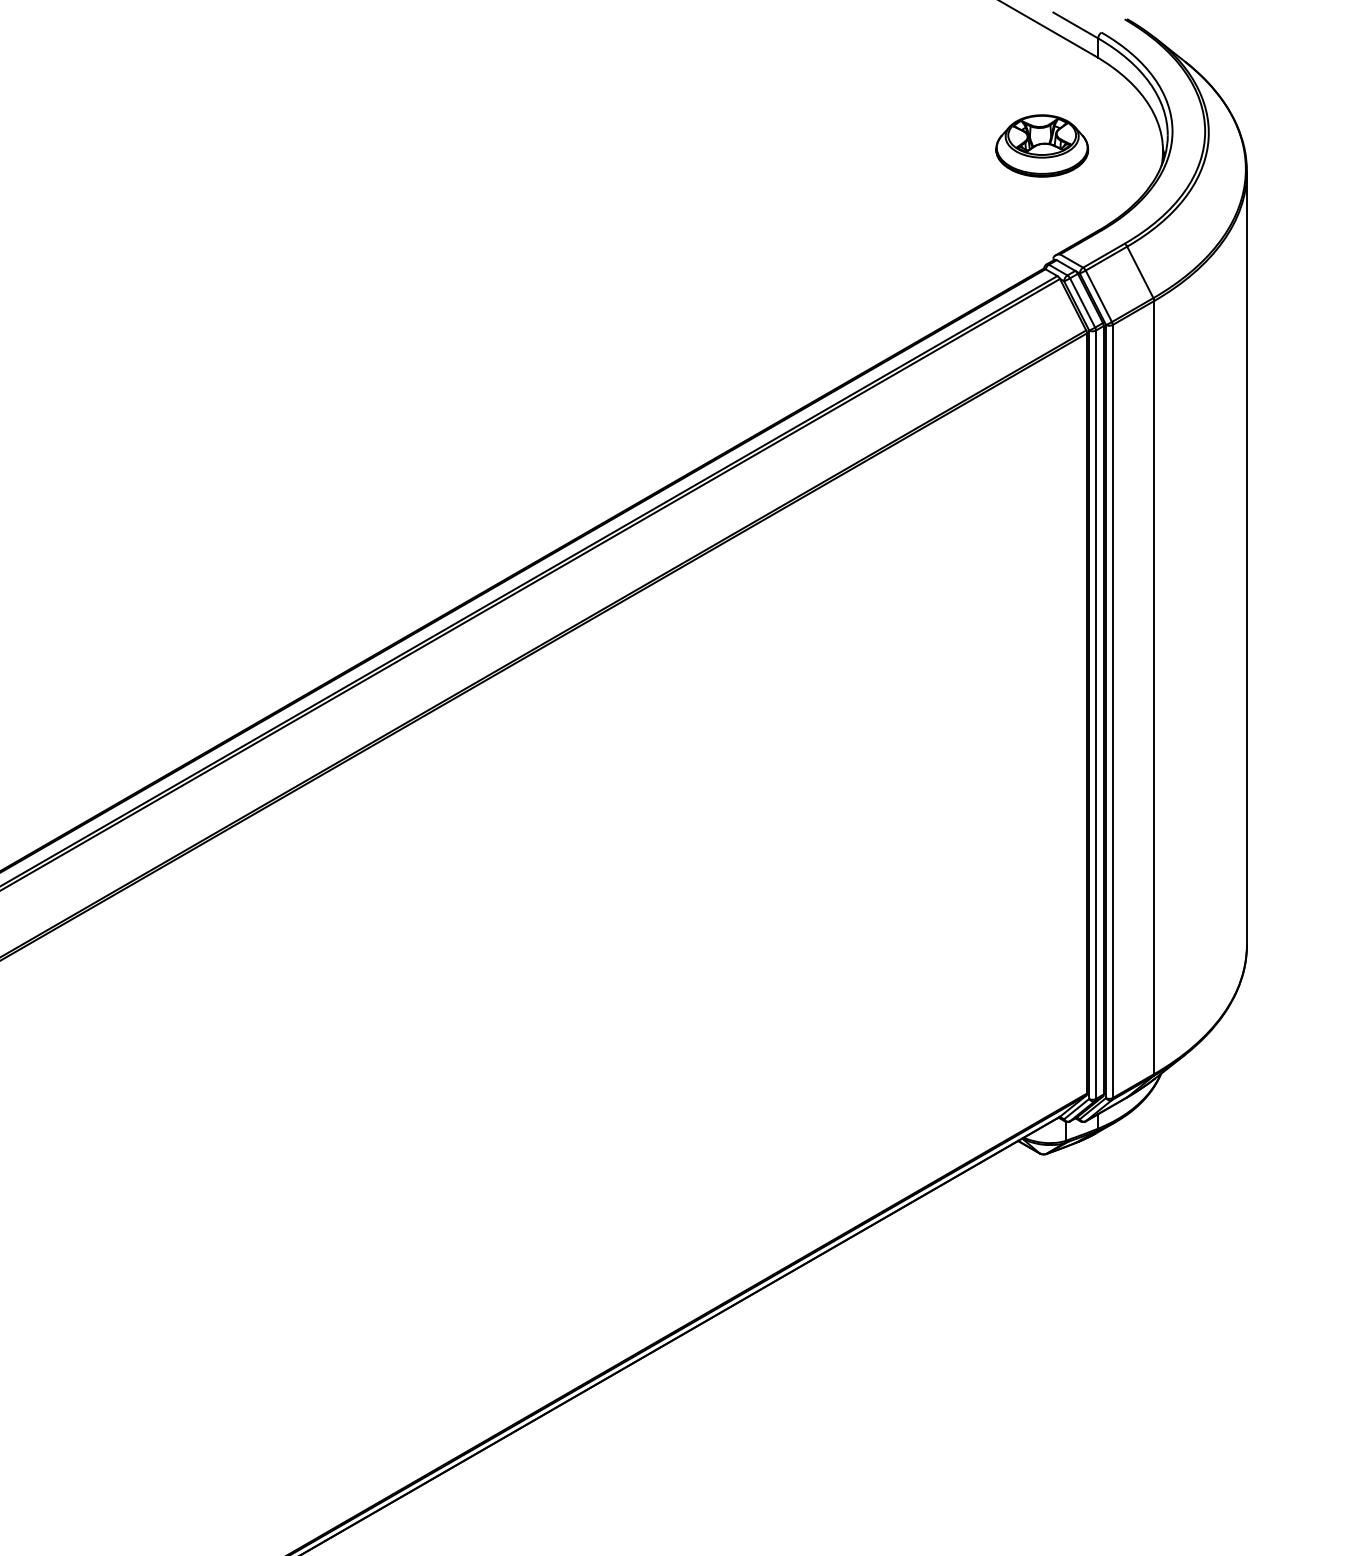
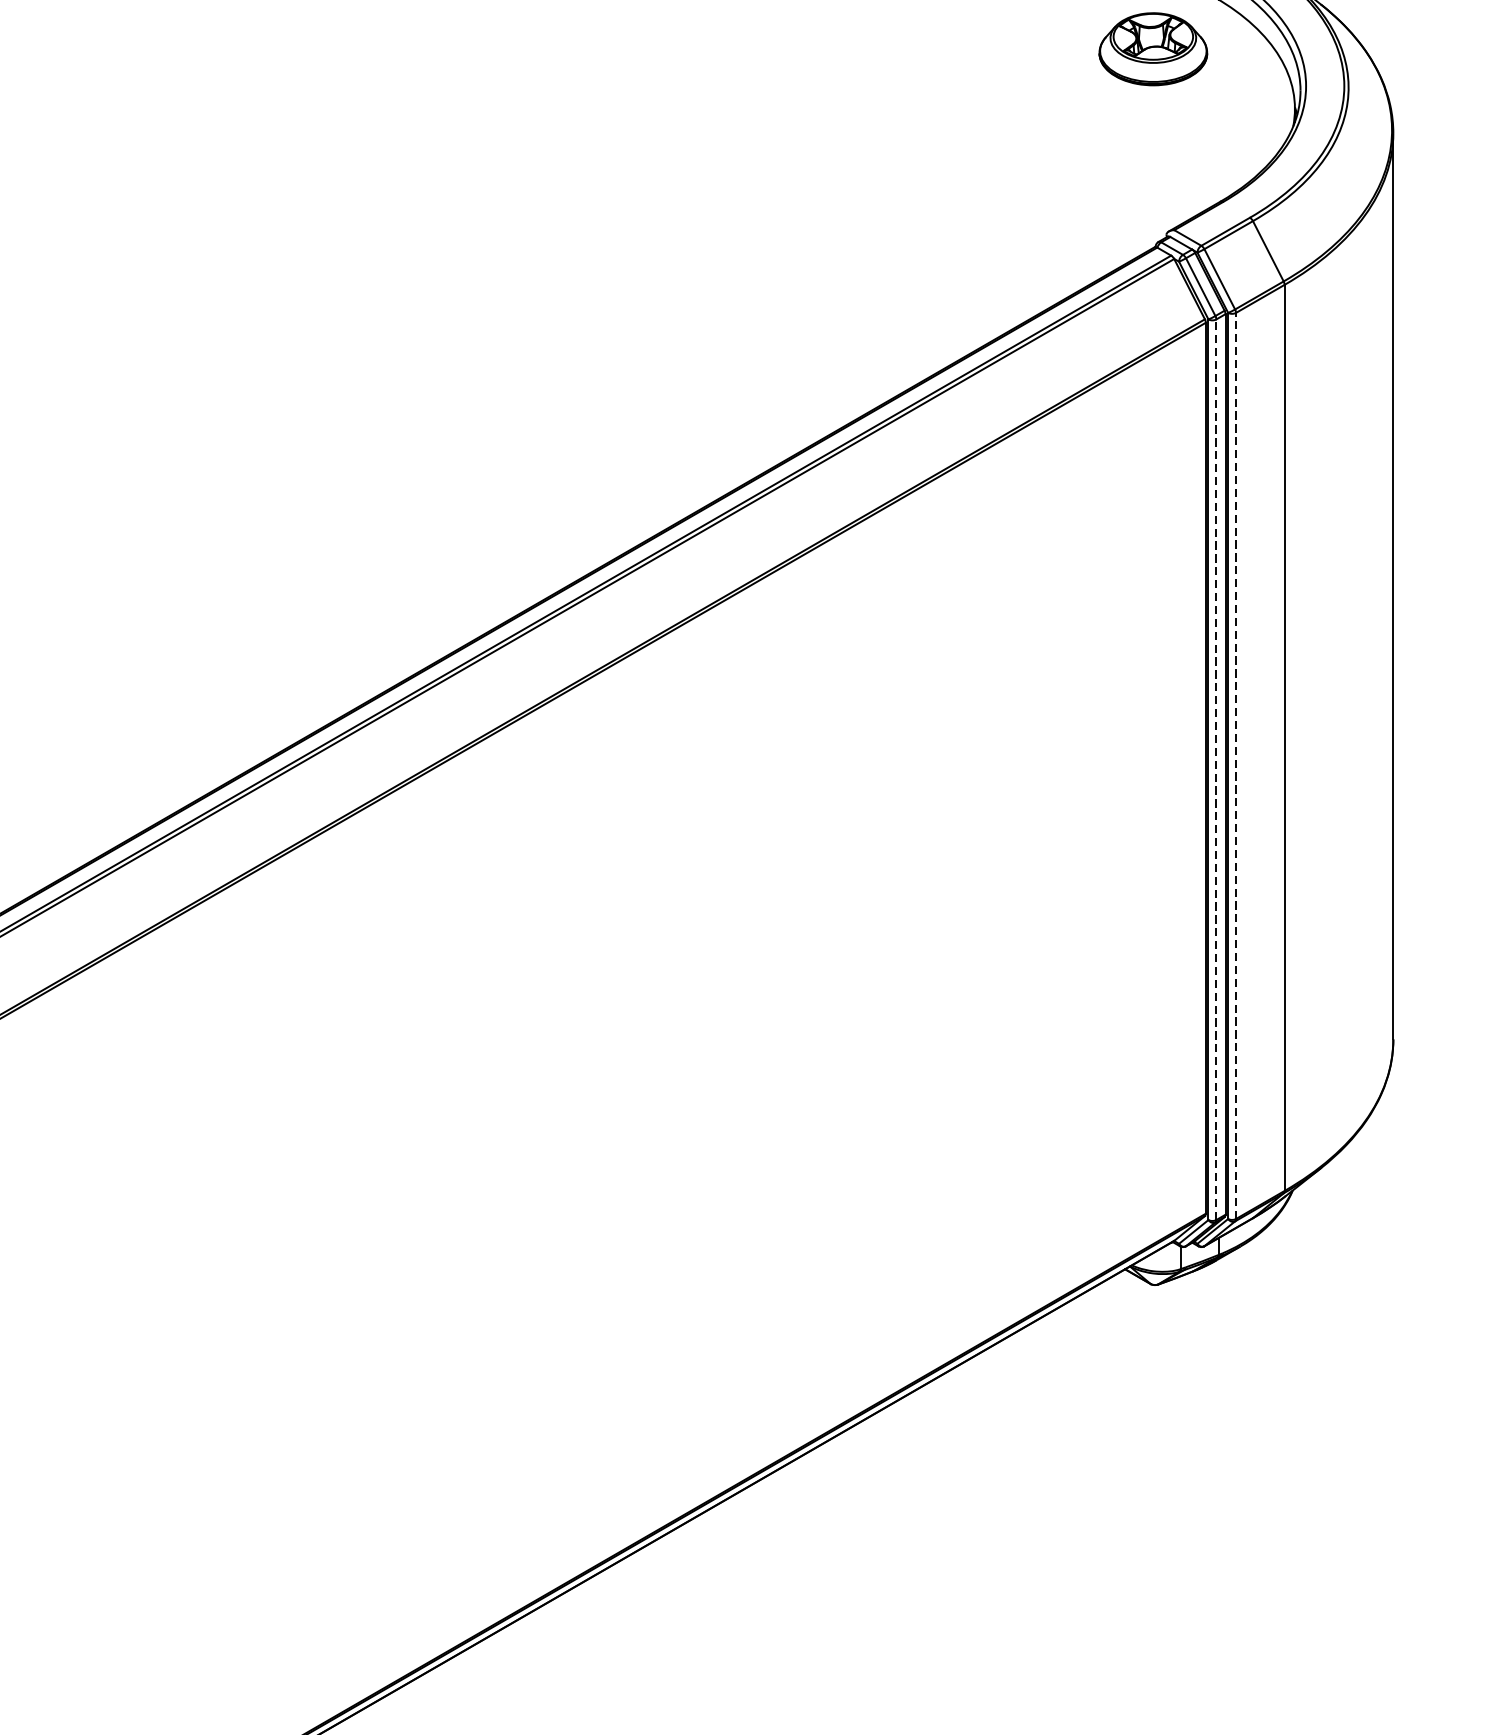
part: (1042, 145) -> (1153, 48), moved
line: (1112, 711) -> (1235, 765), solid -> dashed
line: (1095, 714) -> (1215, 769), solid -> dashed

